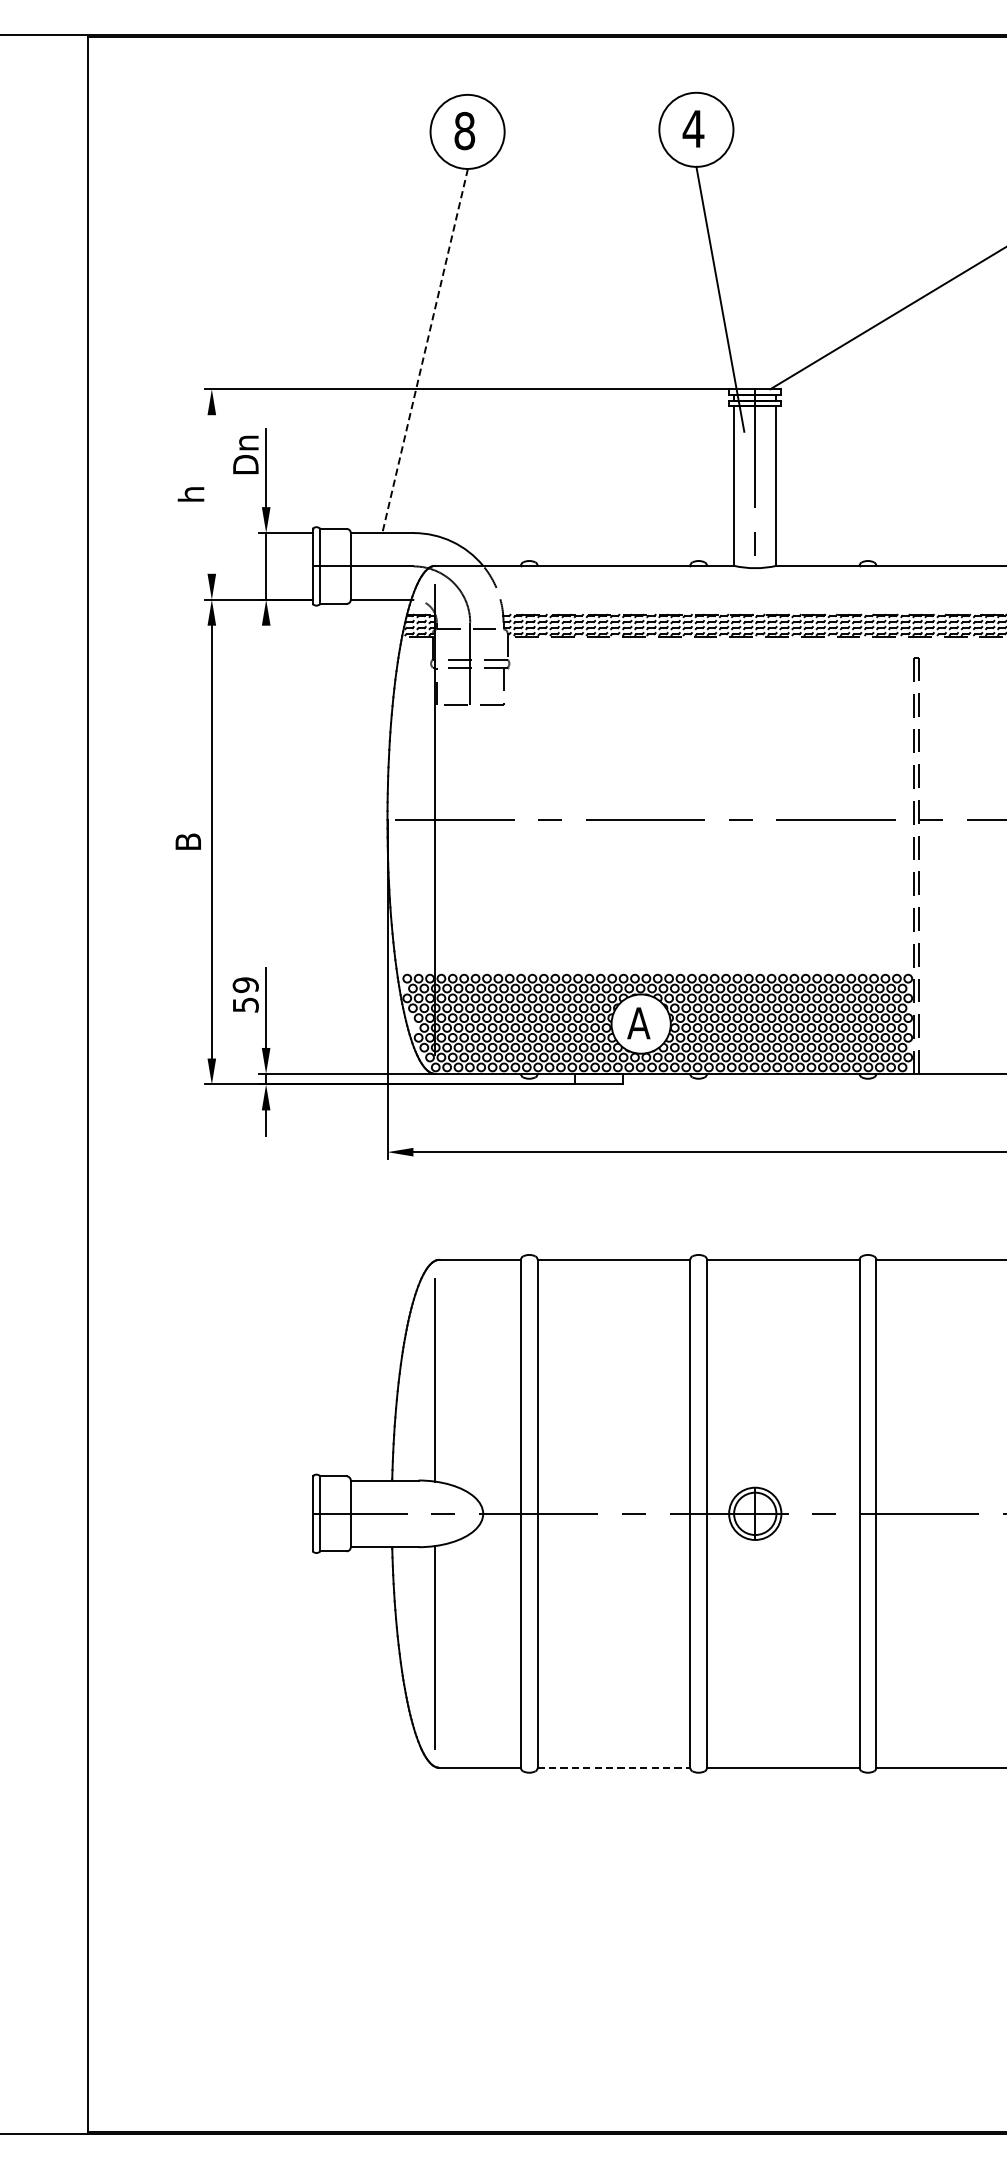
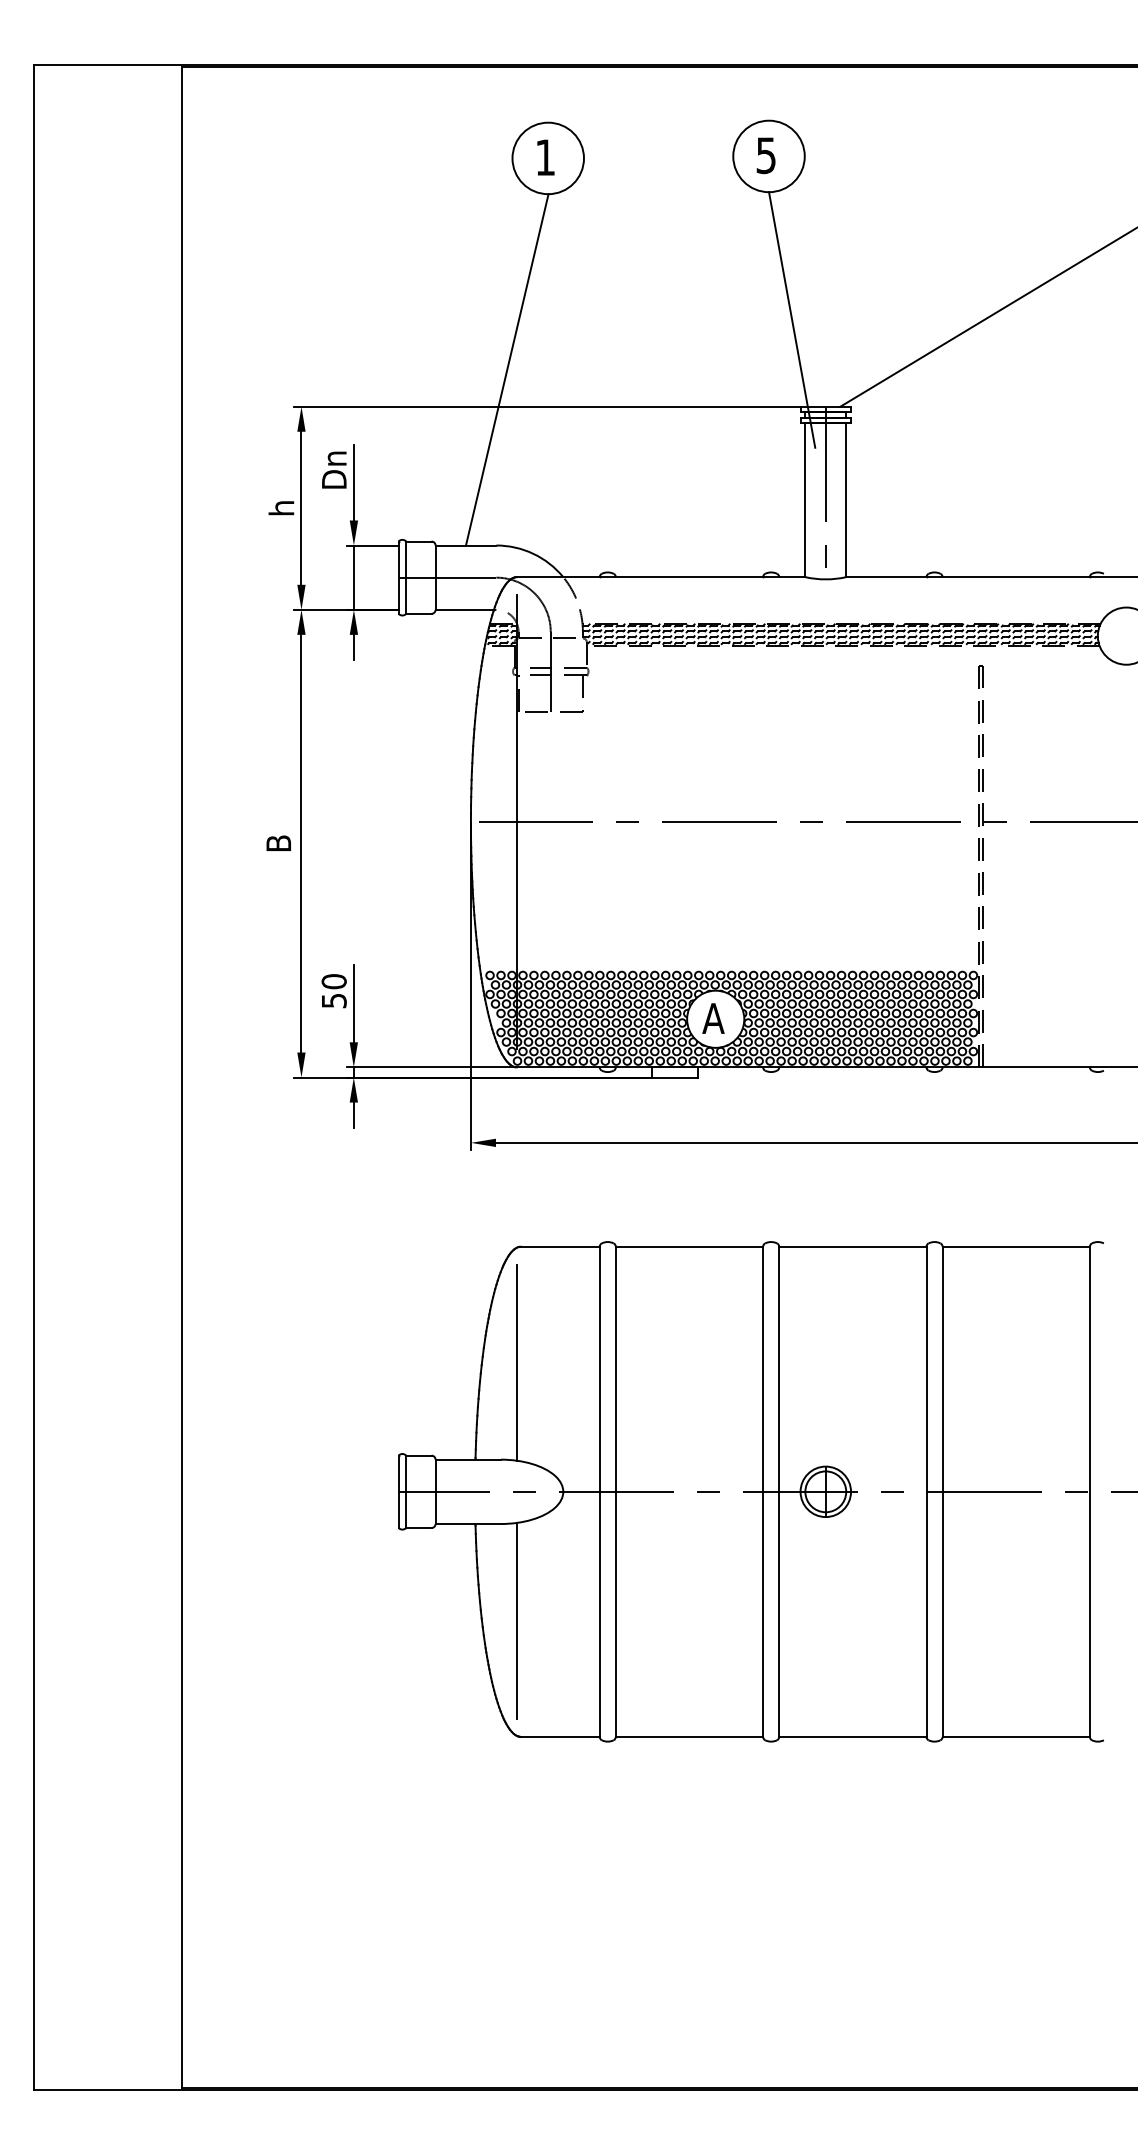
text: (692, 128) -> (765, 155), 4 -> 5
text: (464, 130) -> (545, 157), 8 -> 1
line: (425, 351) -> (507, 370), dashed -> solid
line: (211, 493) -> (301, 507), added
line: (265, 637) -> (353, 646), added
text: (245, 984) -> (333, 981), 59 -> 50
line: (614, 1767) -> (689, 1736), dashed -> solid

